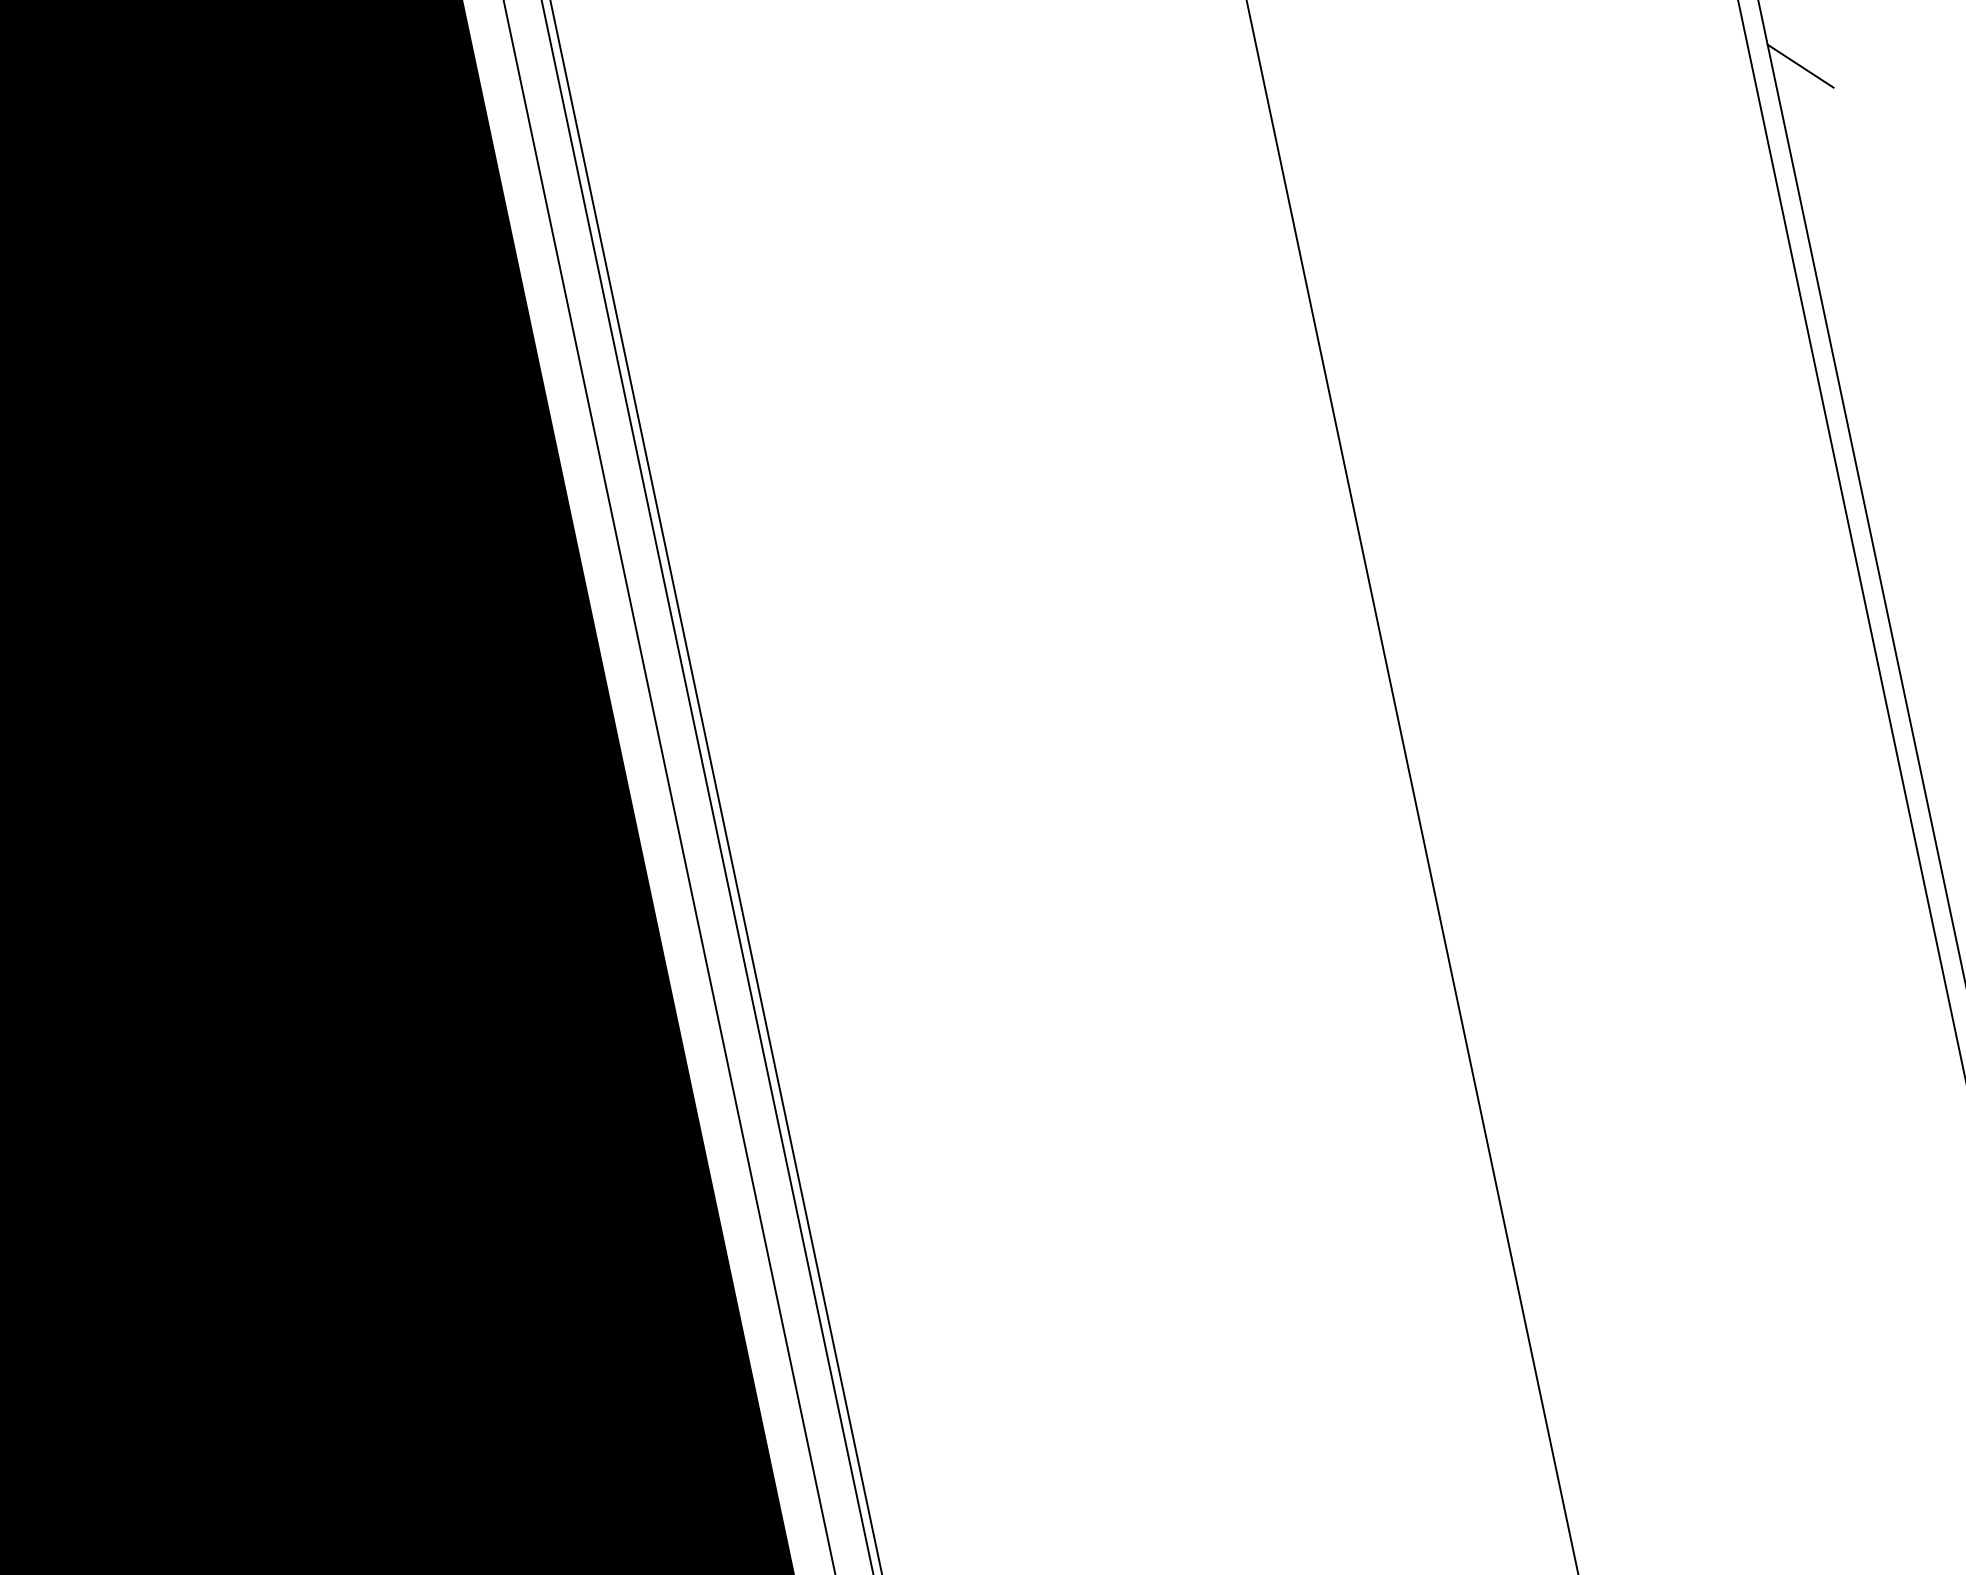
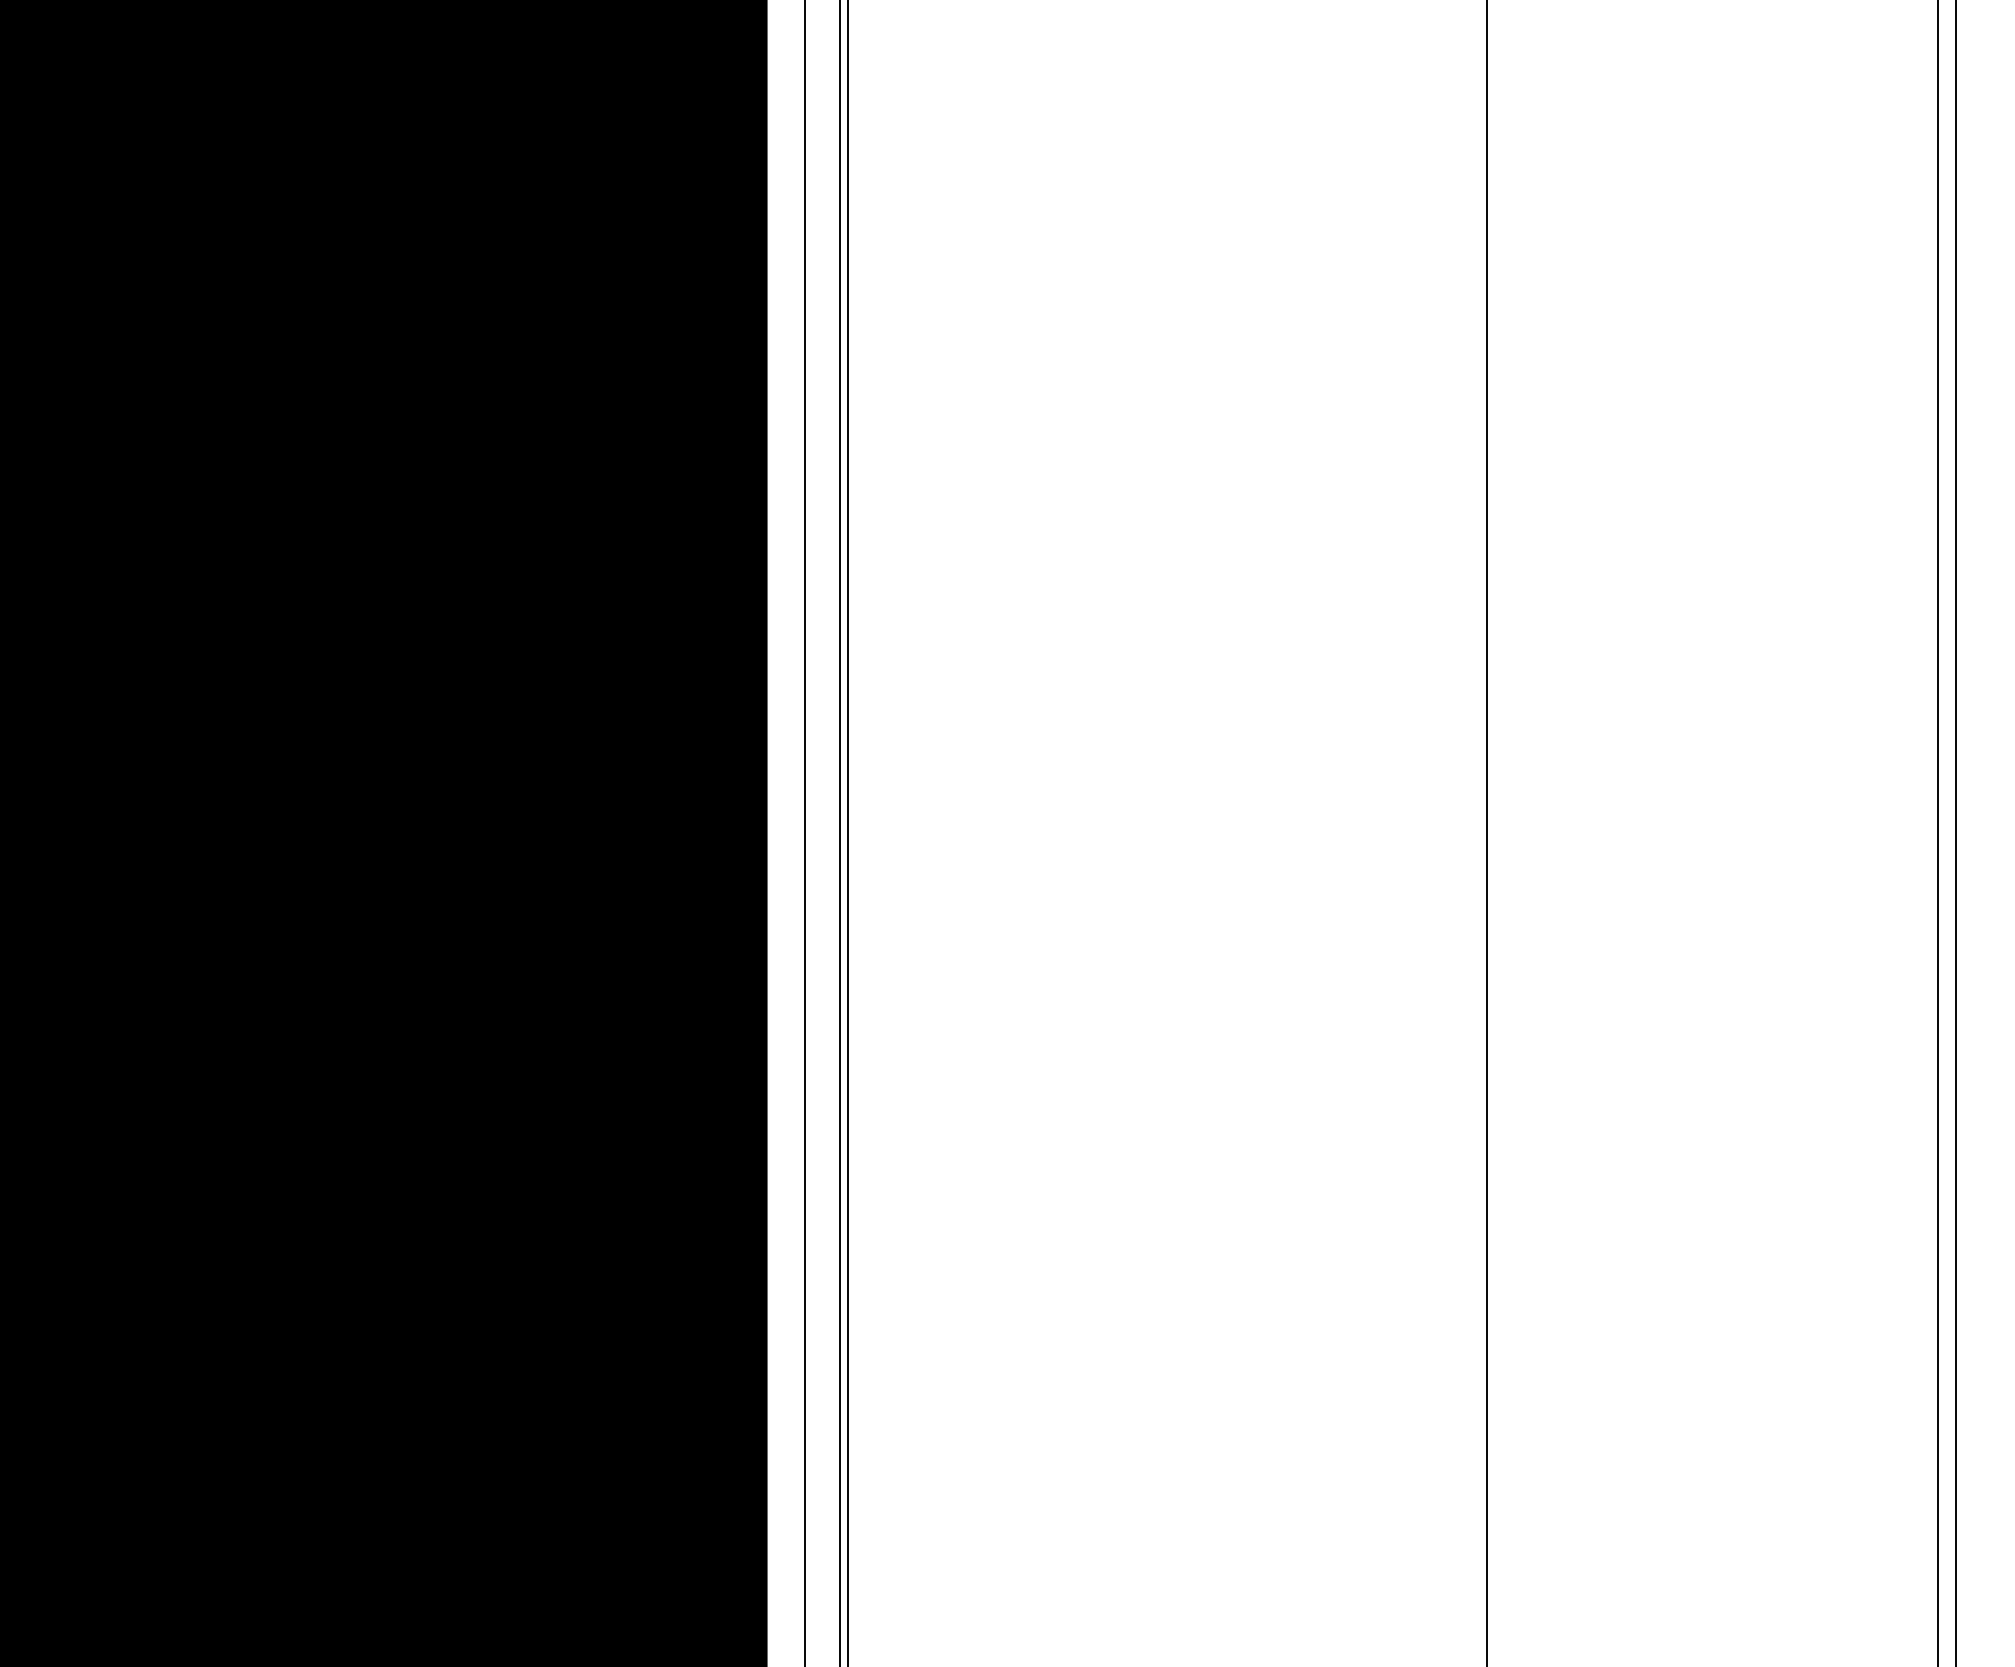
line: (1800, 66) -> (1982, 410), removed

